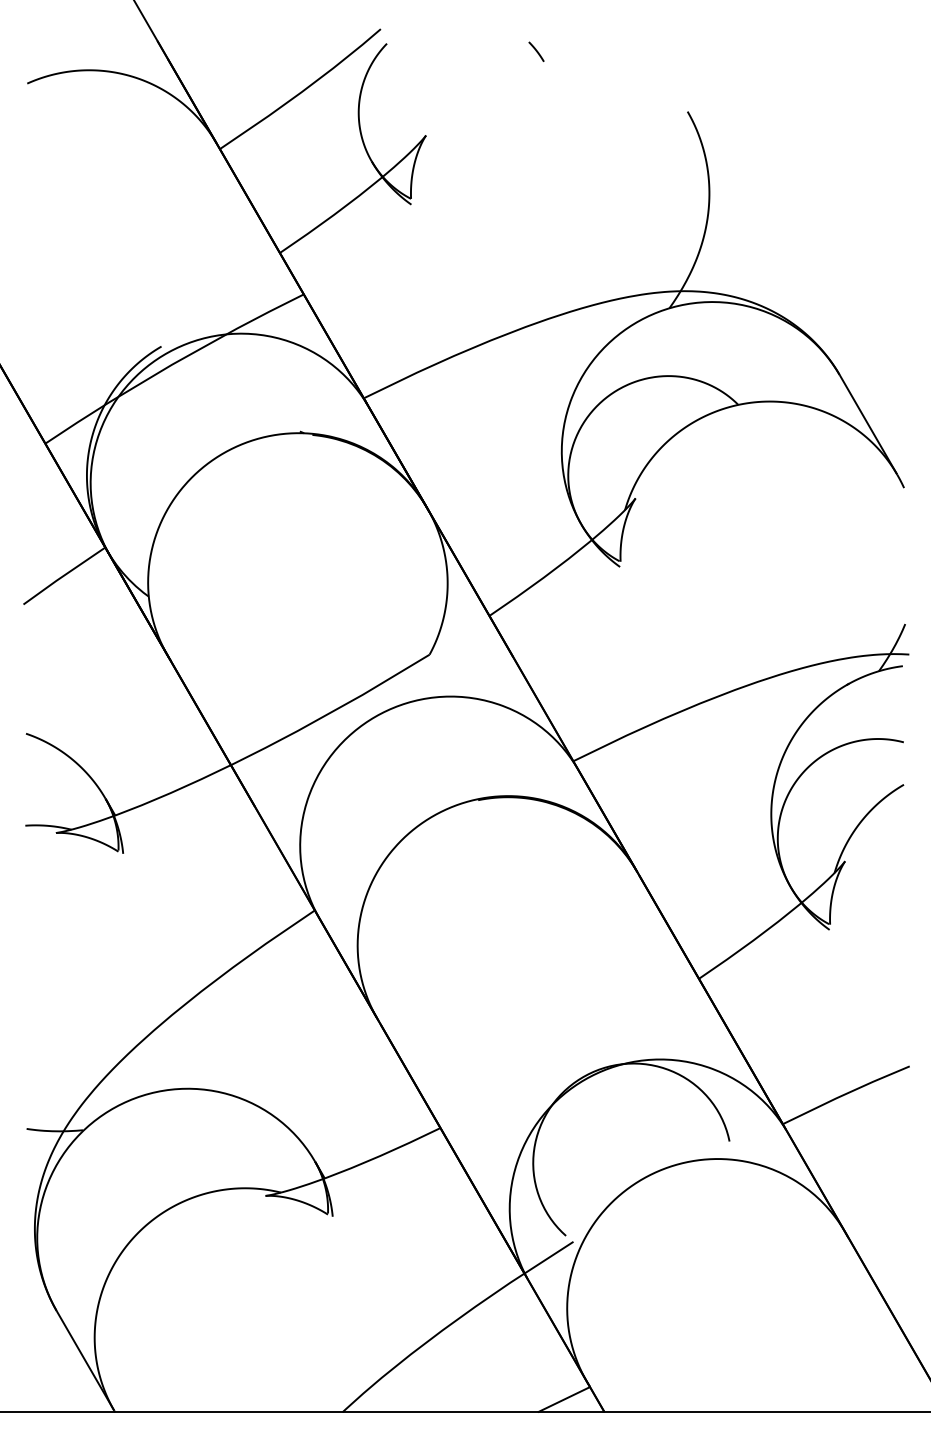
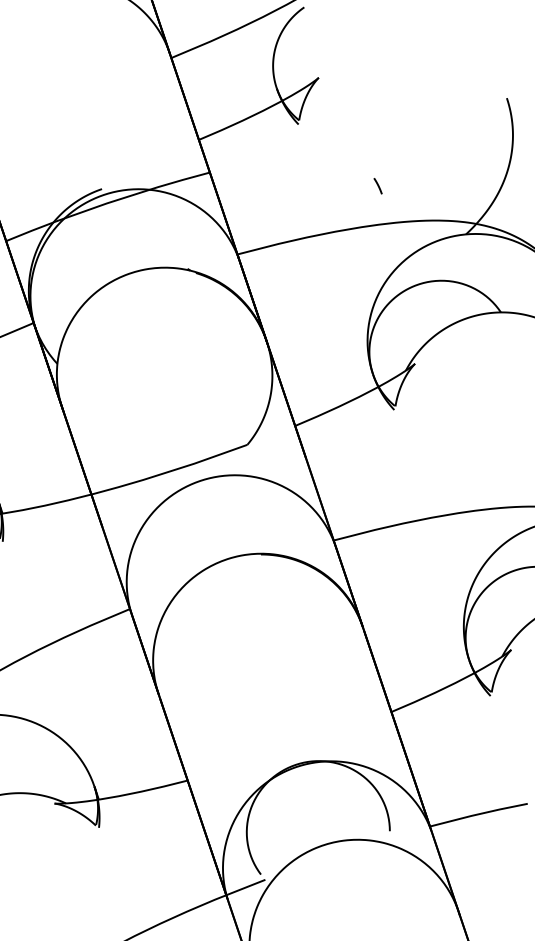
line: (536, 51) -> (378, 185), moved

